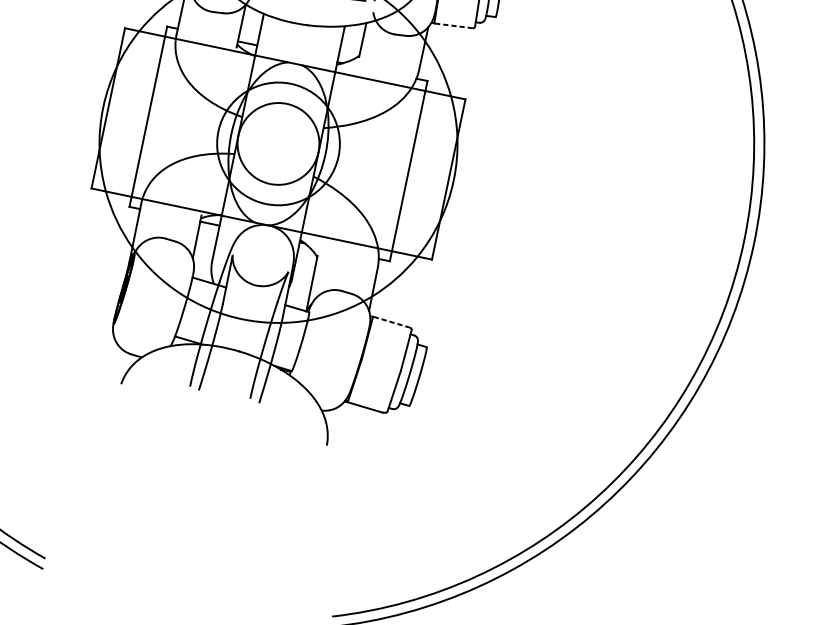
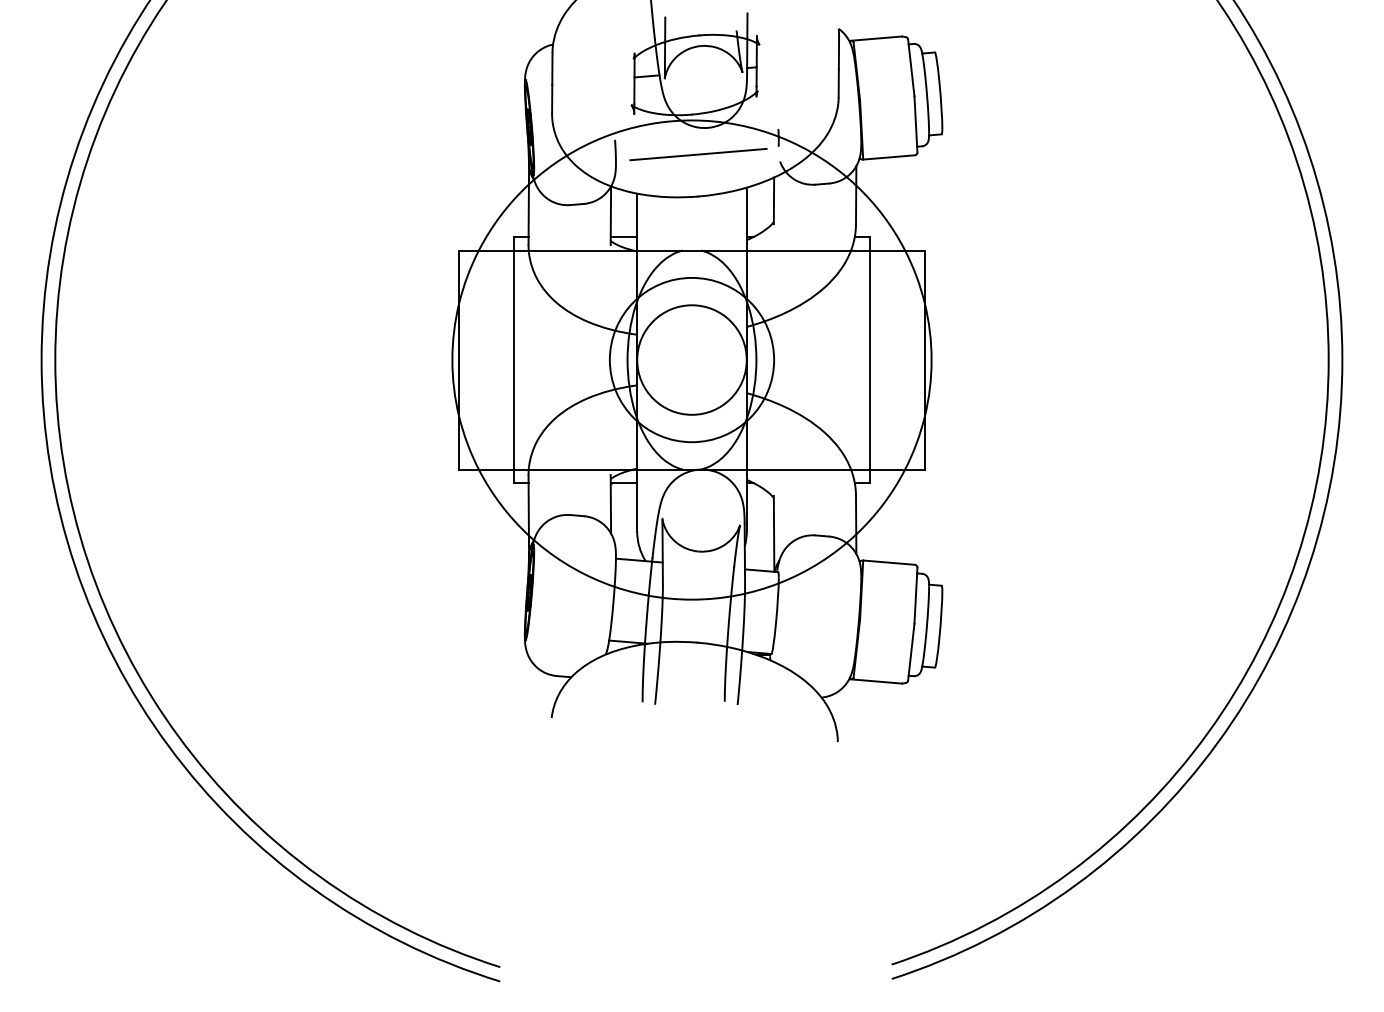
line: (453, 25) -> (889, 157), dashed -> solid
line: (392, 322) -> (889, 562), dashed -> solid

